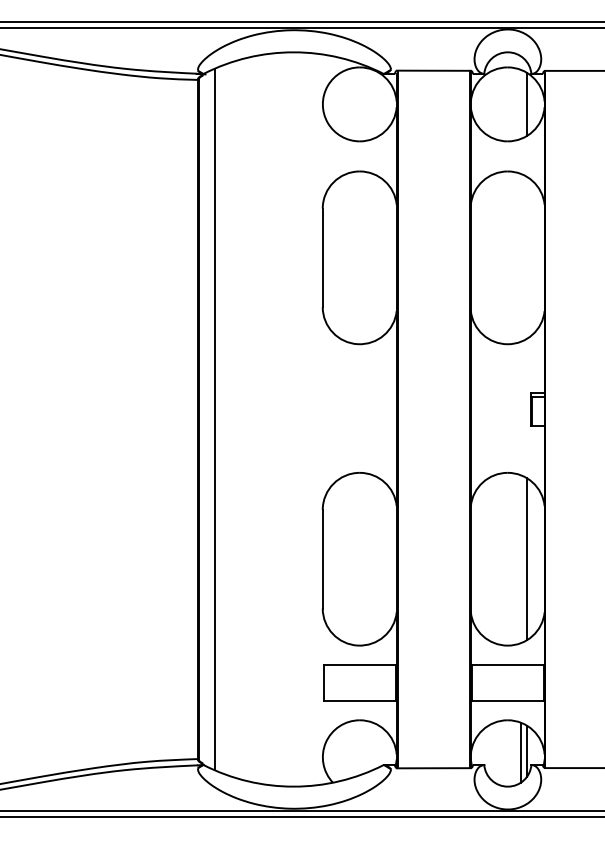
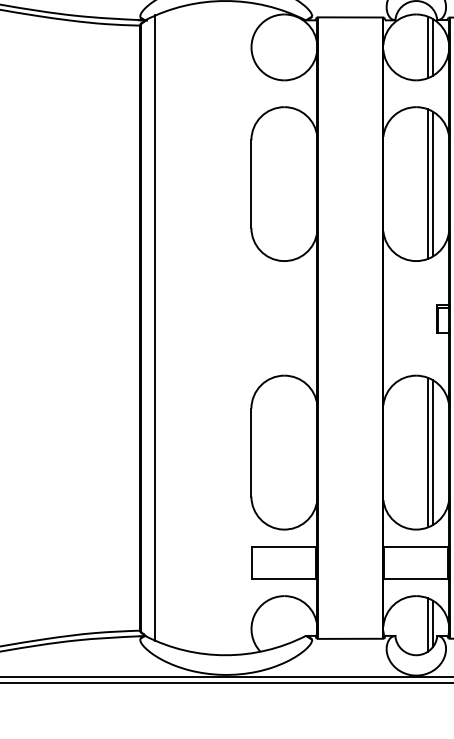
line: (521, 103) -> (428, 46), added
line: (521, 257) -> (428, 183), added
line: (527, 257) -> (433, 183), added
line: (521, 559) -> (428, 452), added

